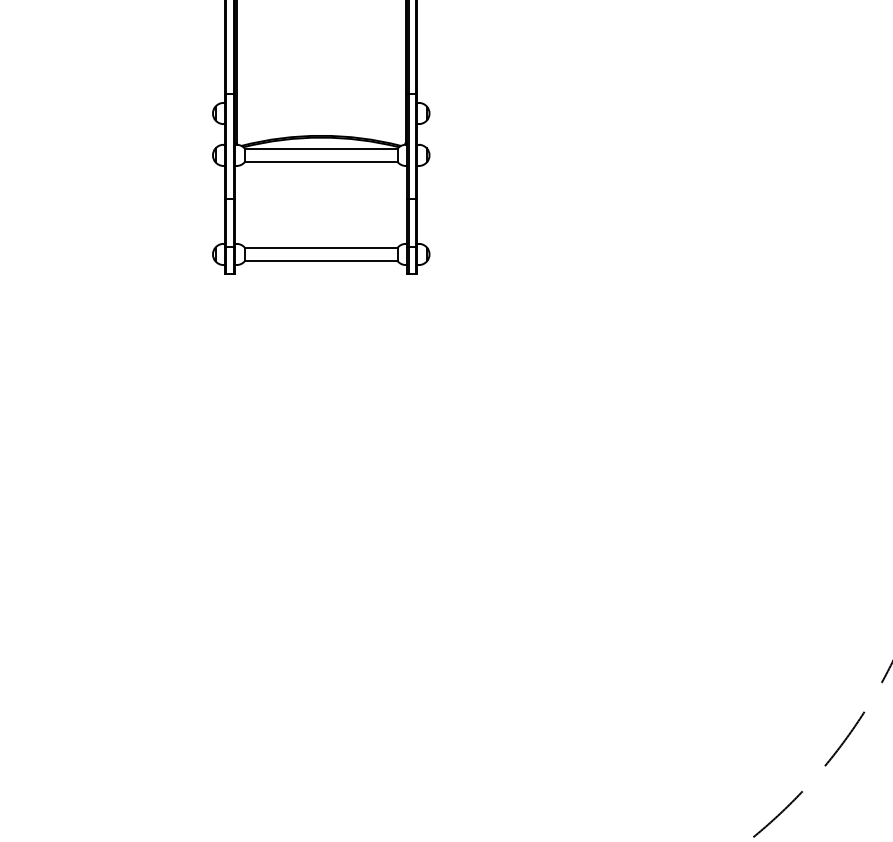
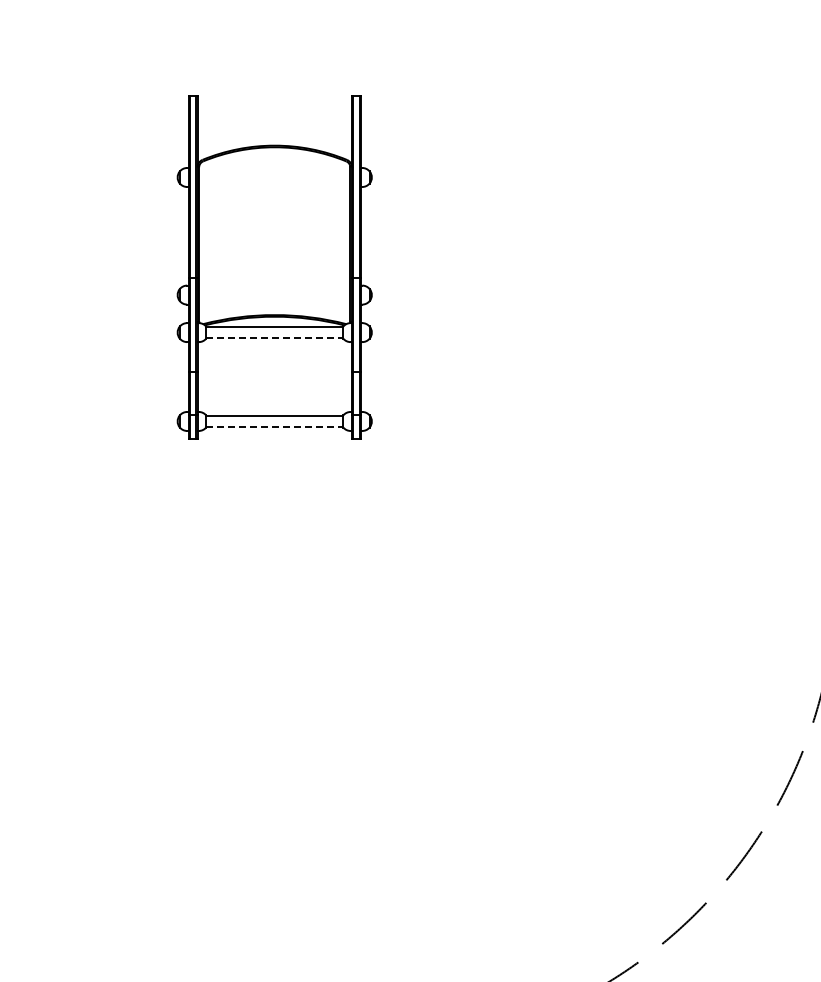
line: (320, 161) -> (274, 338), solid -> dashed
line: (320, 261) -> (274, 427), solid -> dashed

